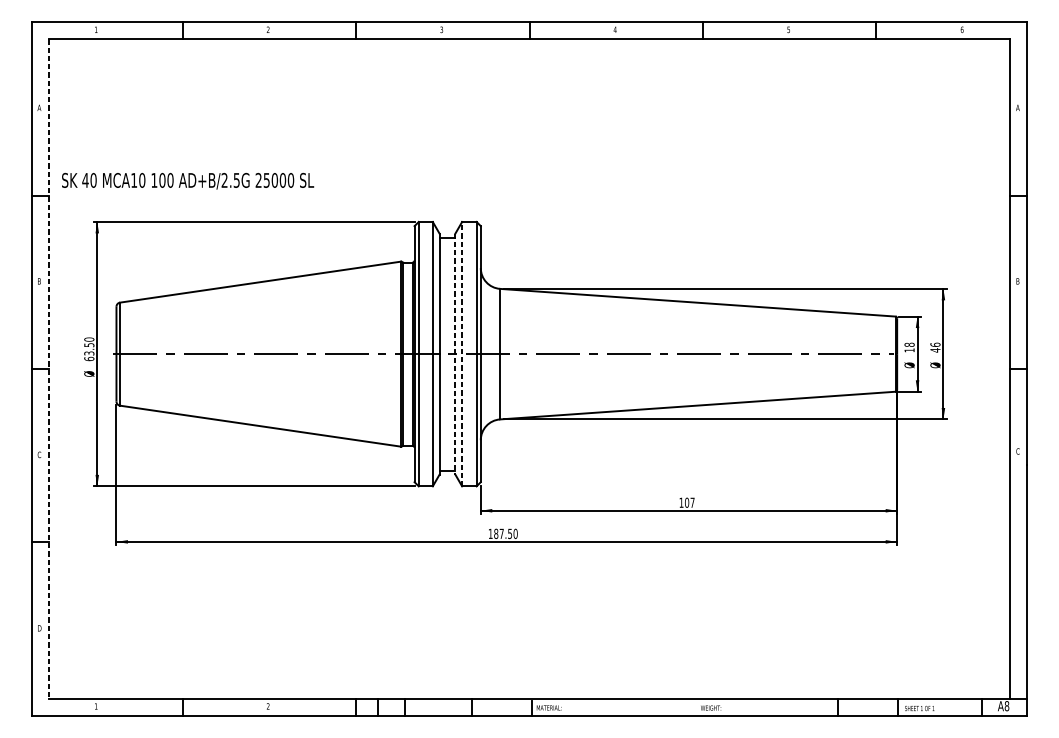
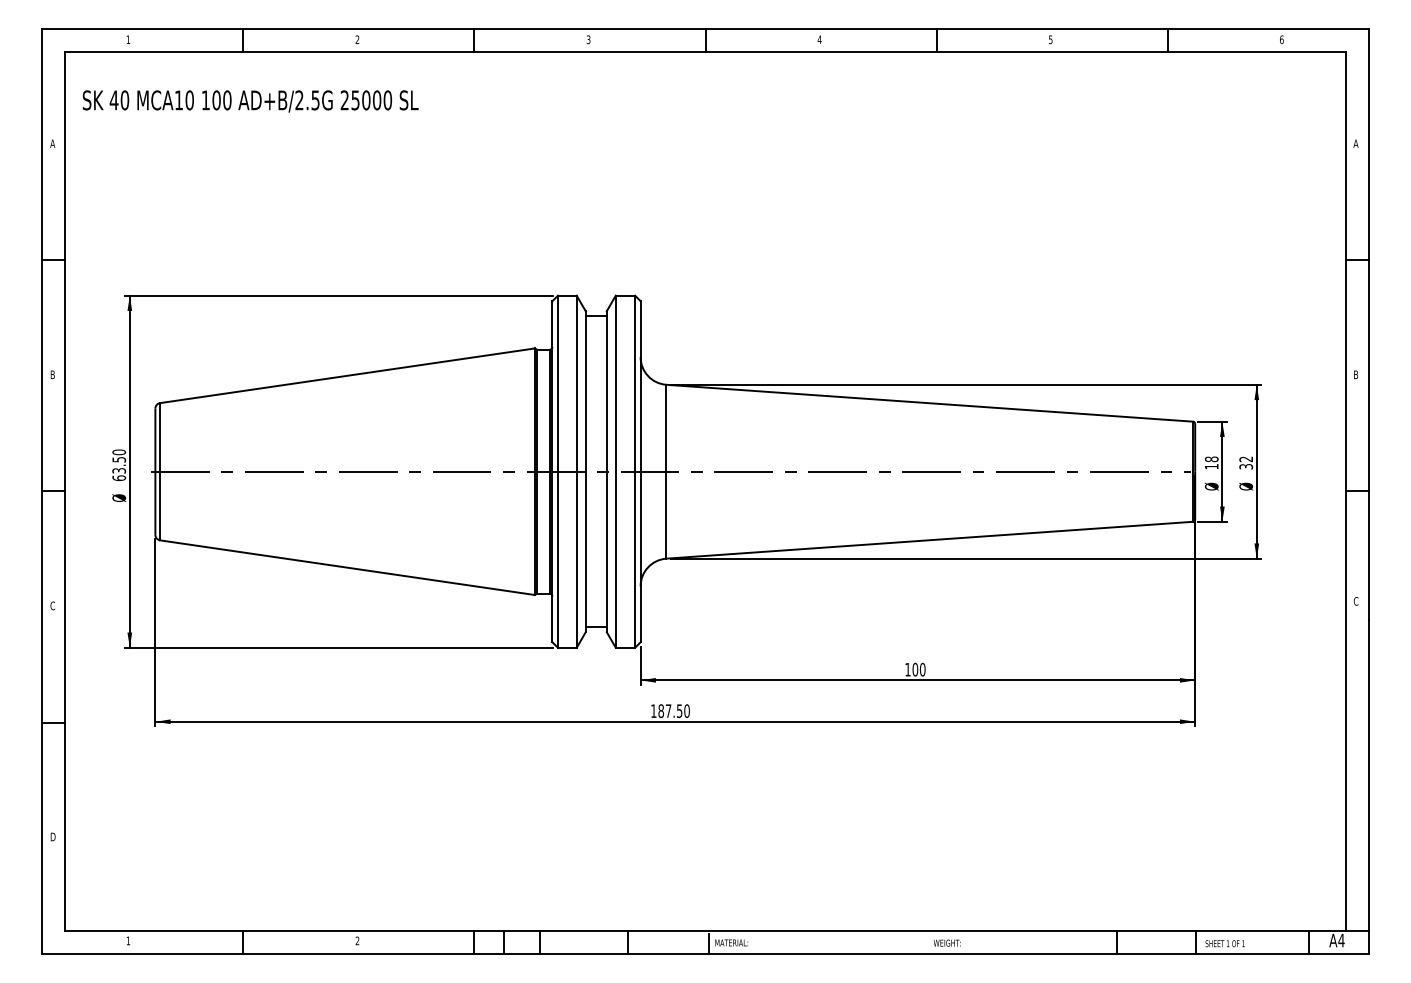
text: (187, 181) -> (250, 101), moved
text: (935, 347) -> (1246, 462), 46 -> 32
line: (461, 353) -> (615, 471), dashed -> solid
line: (455, 354) -> (606, 472), dashed -> solid
line: (48, 369) -> (65, 492), dashed -> solid
text: (692, 502) -> (922, 669), 107 -> 100
text: (1007, 706) -> (1341, 940), A8 -> A4

